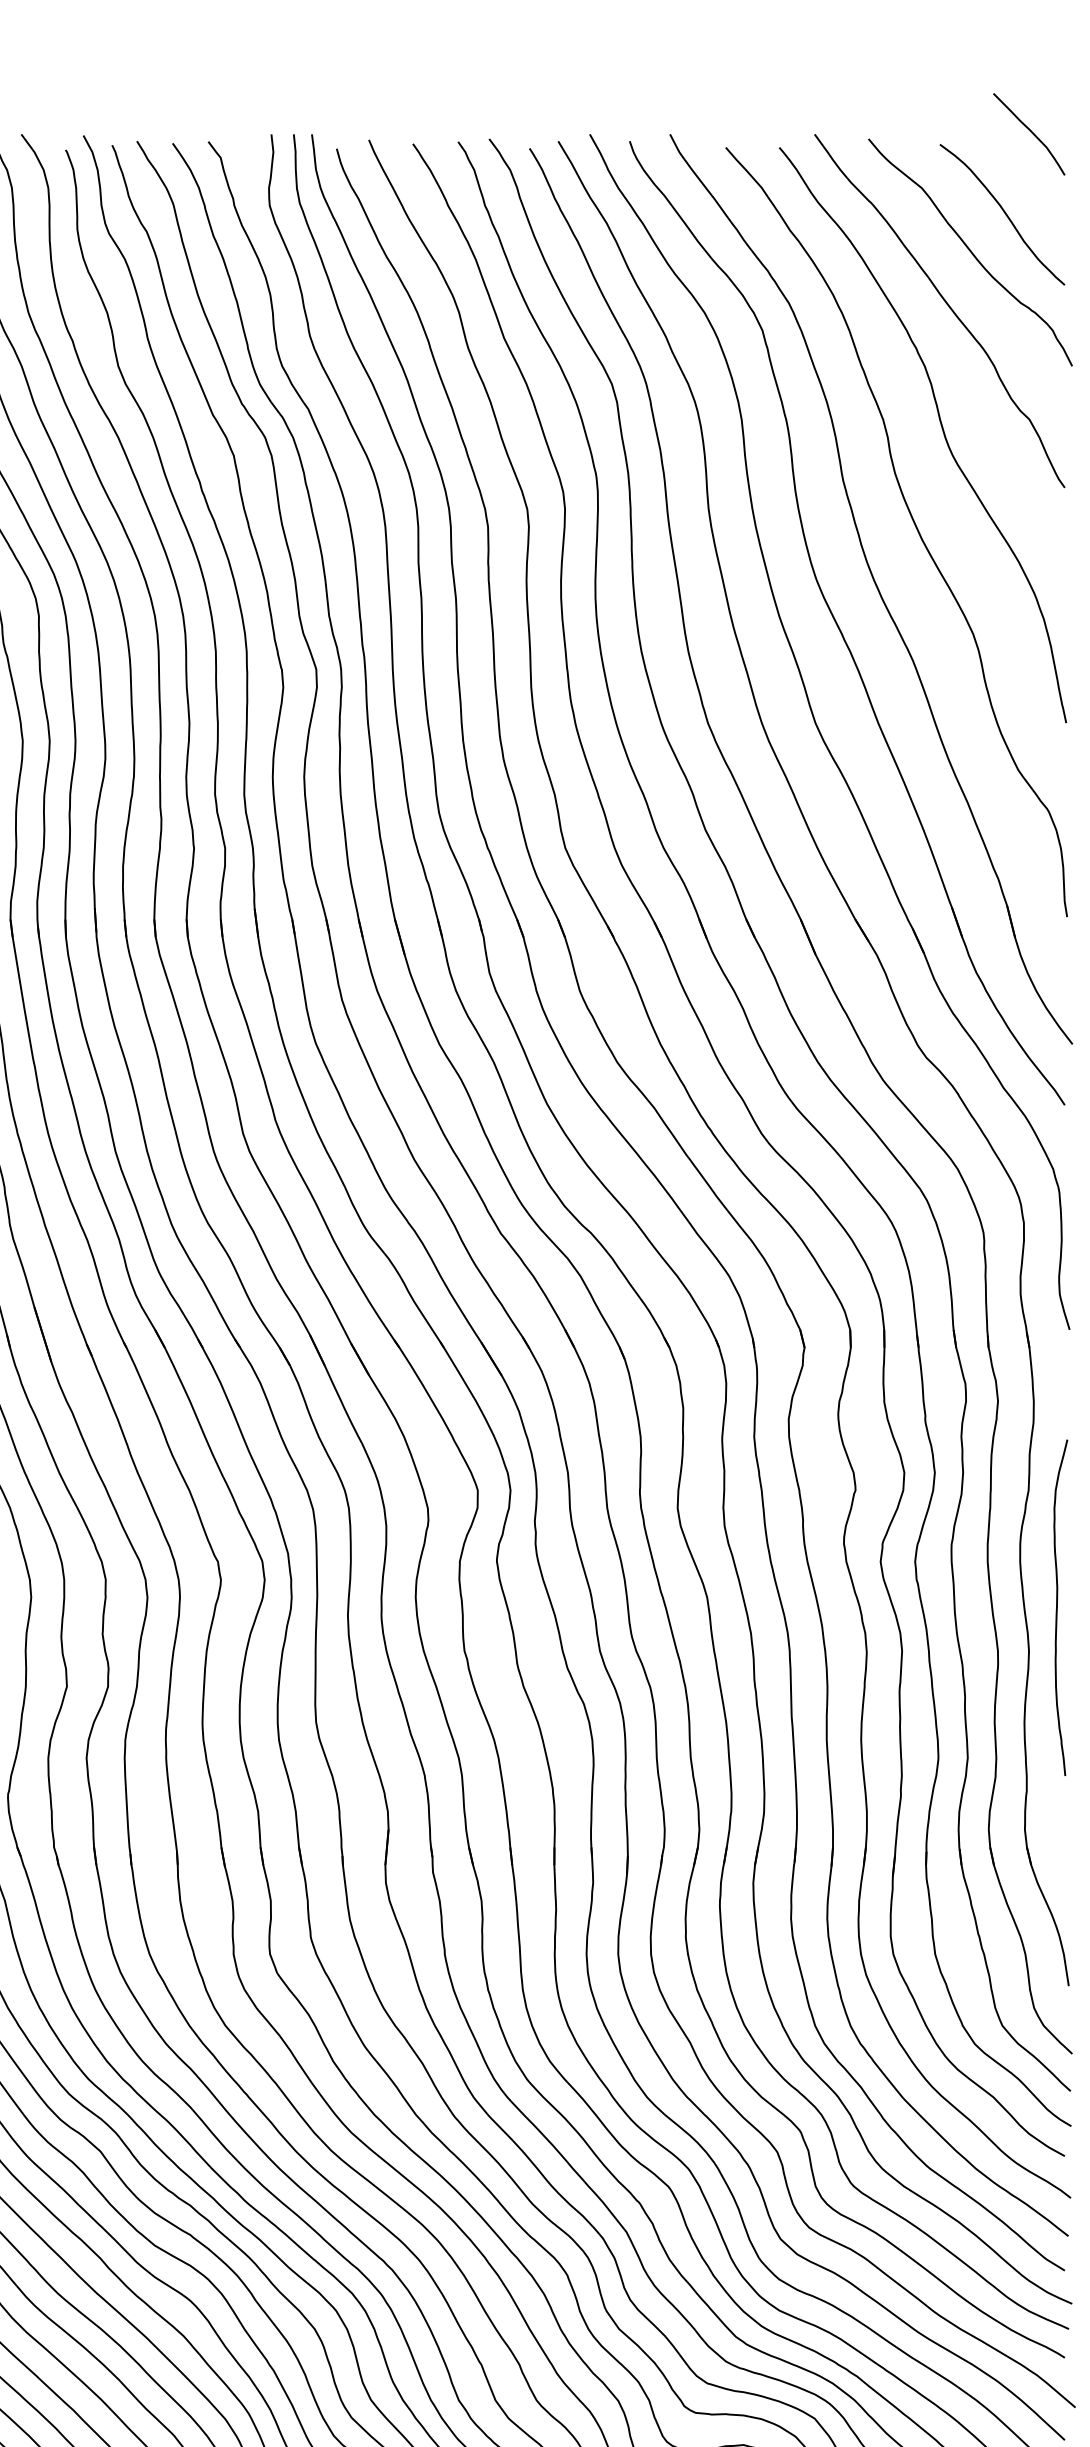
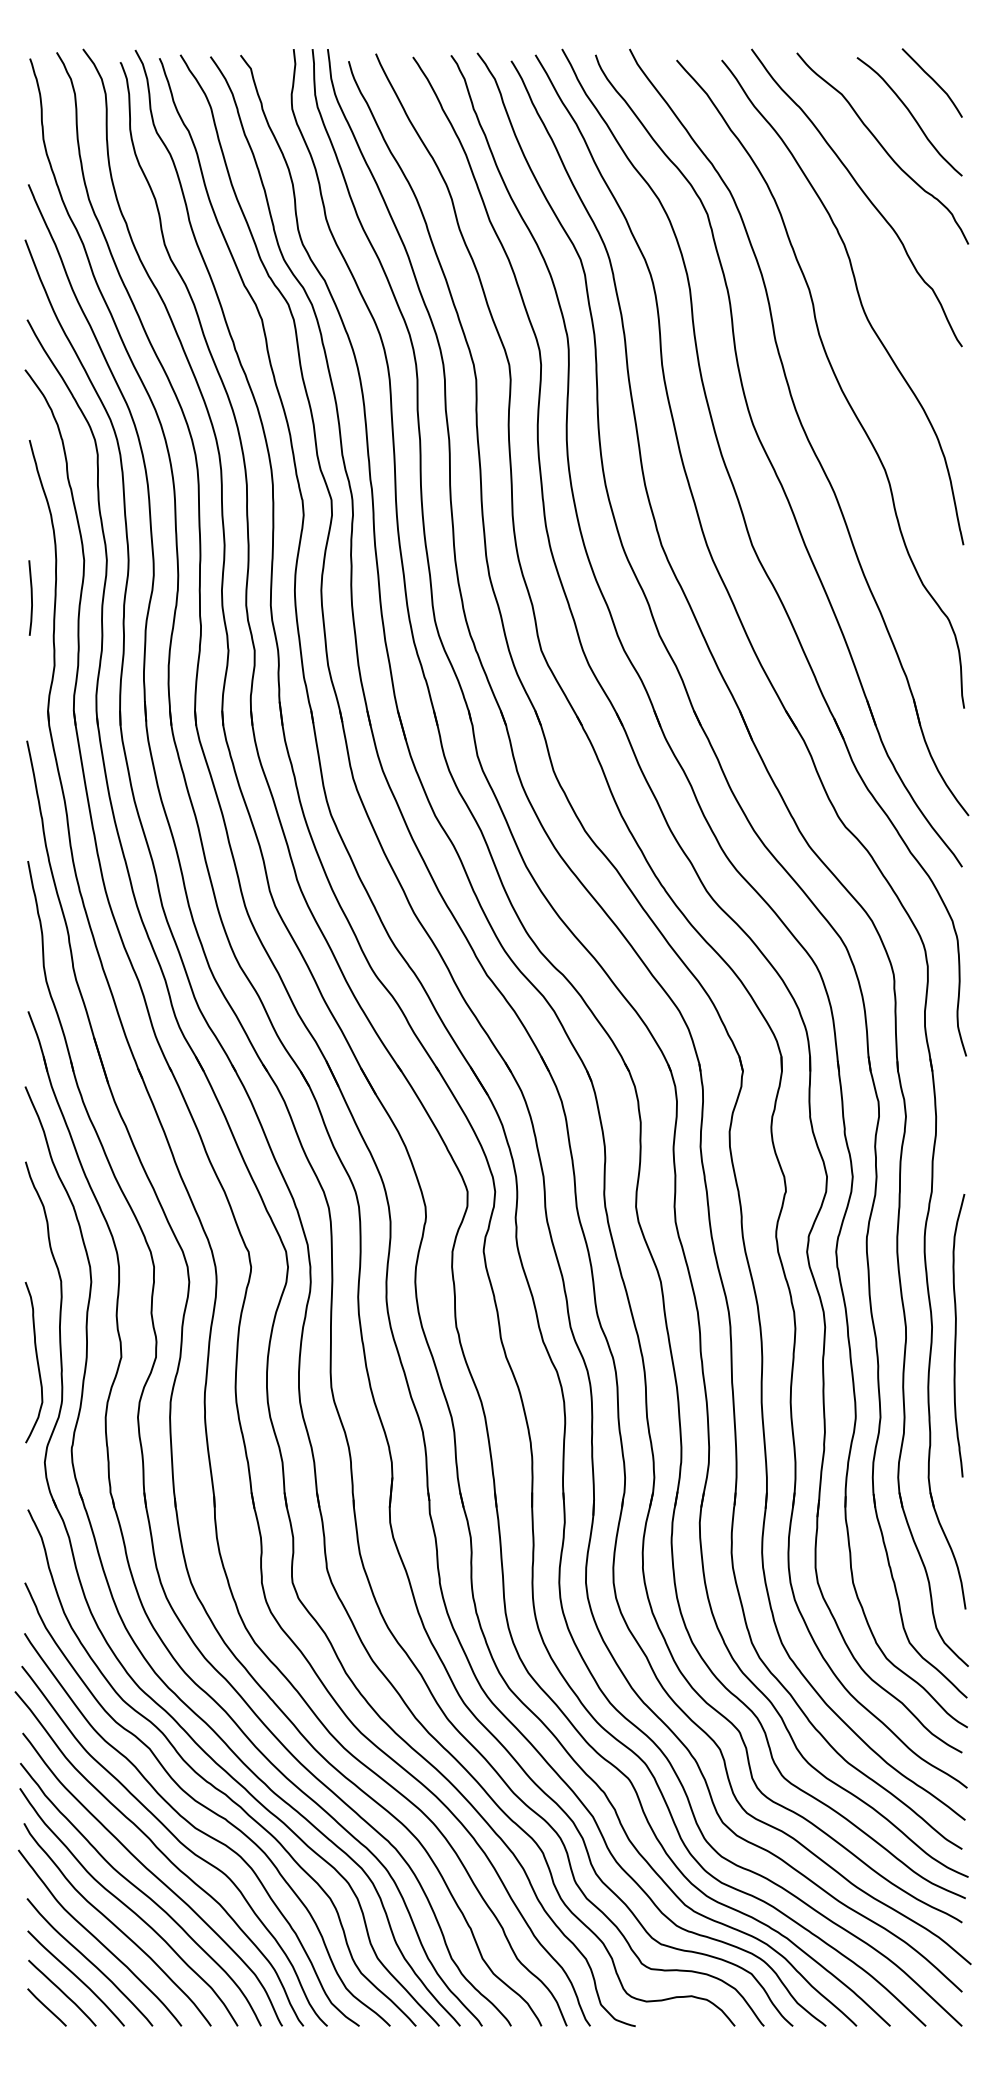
curve: (1029, 131) -> (932, 80), moved
curve: (1057, 1607) -> (956, 1335), moved

